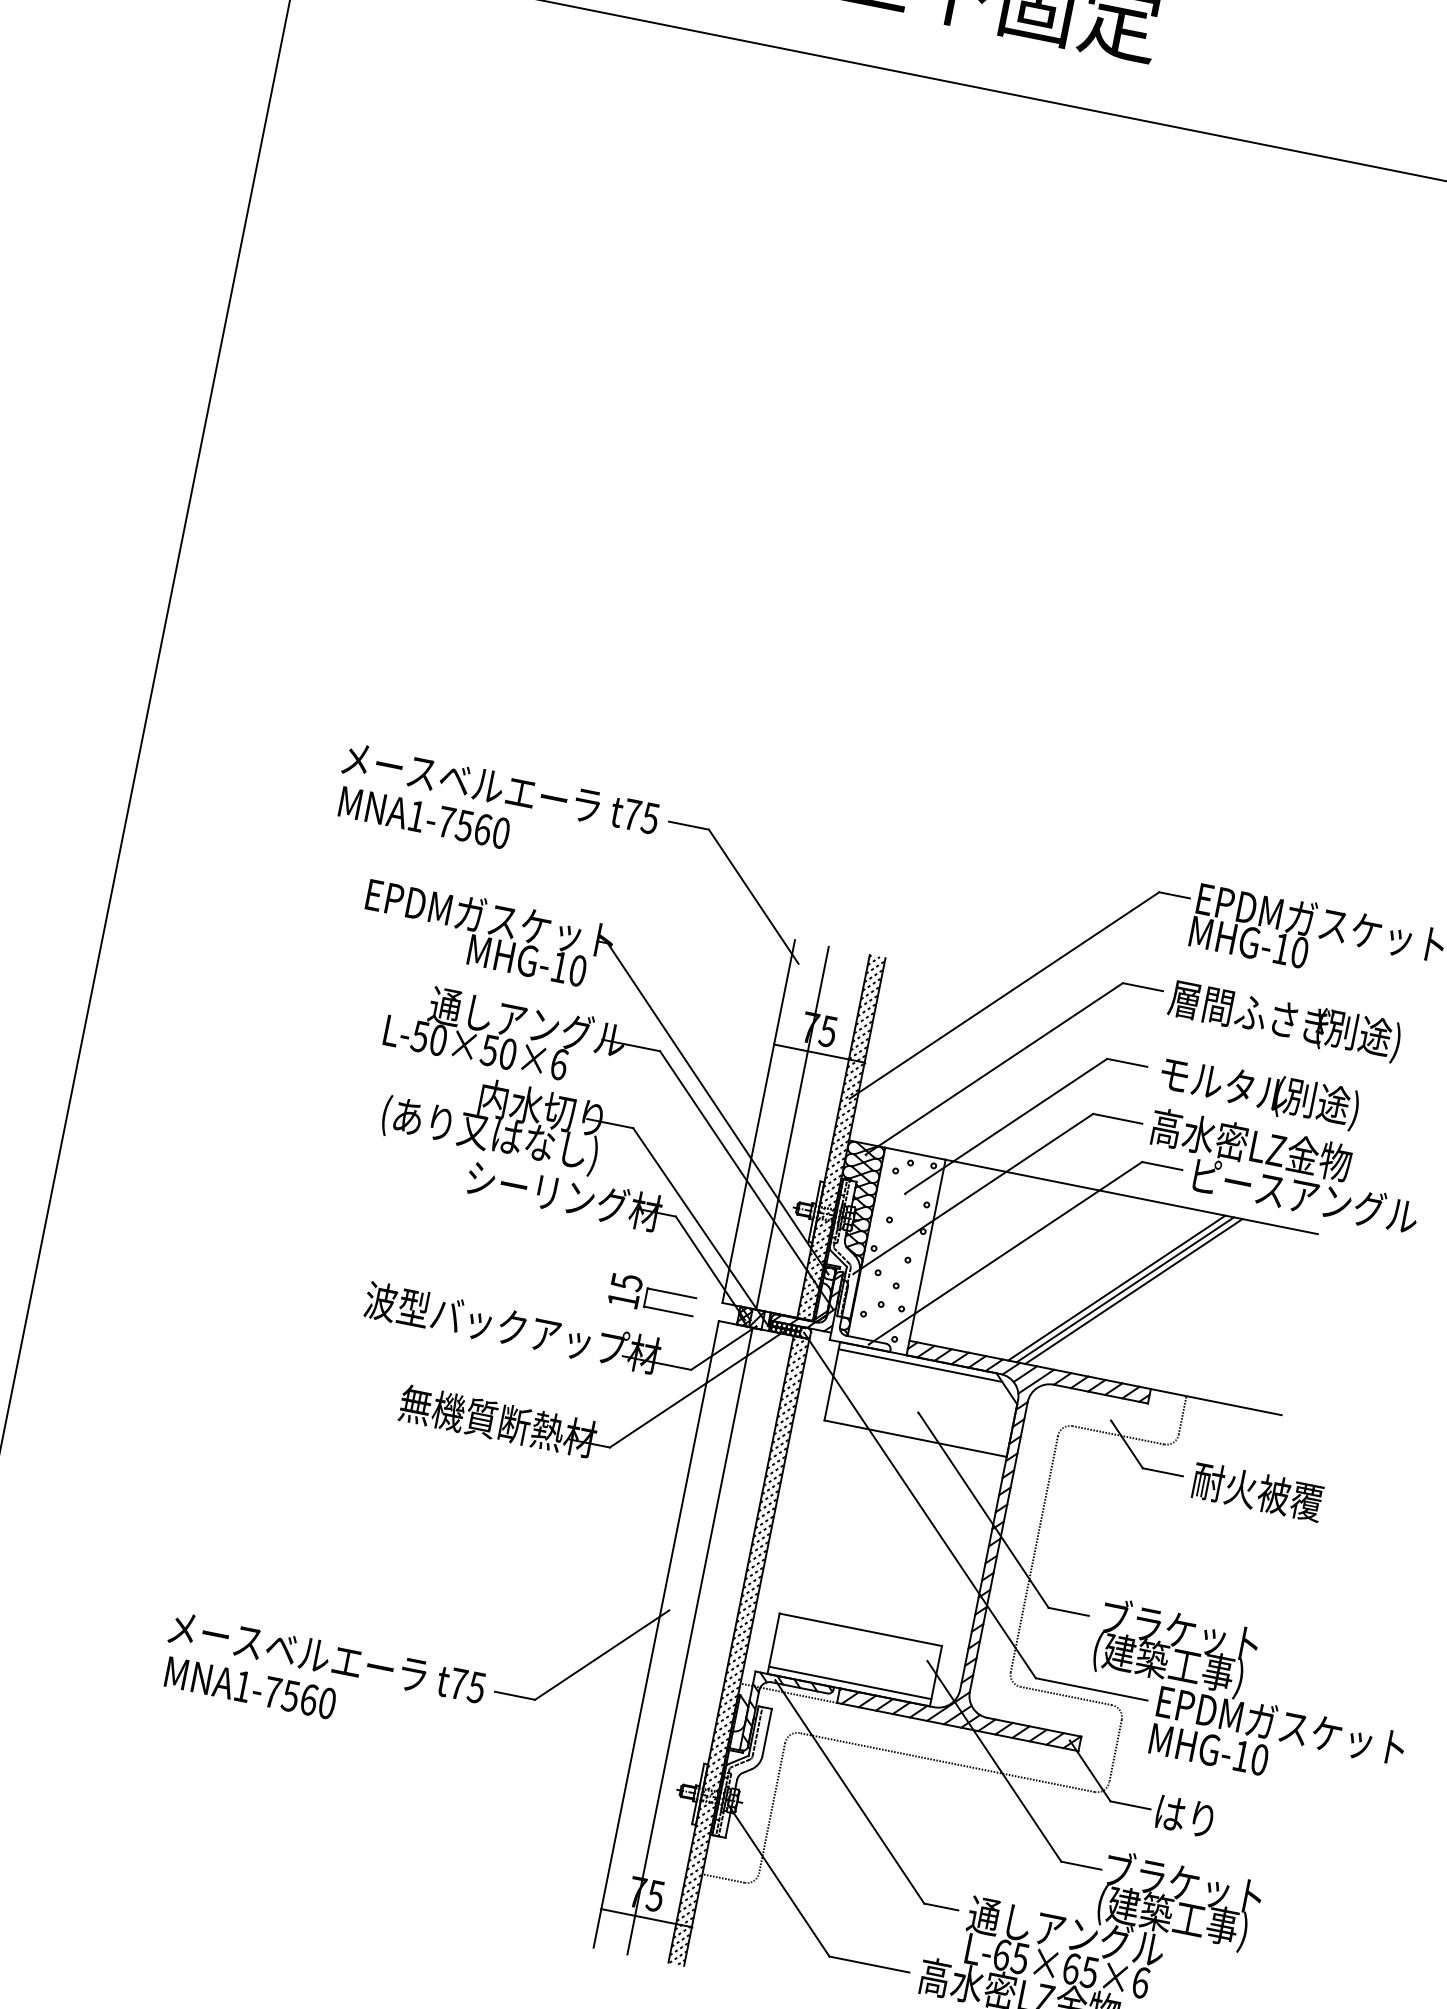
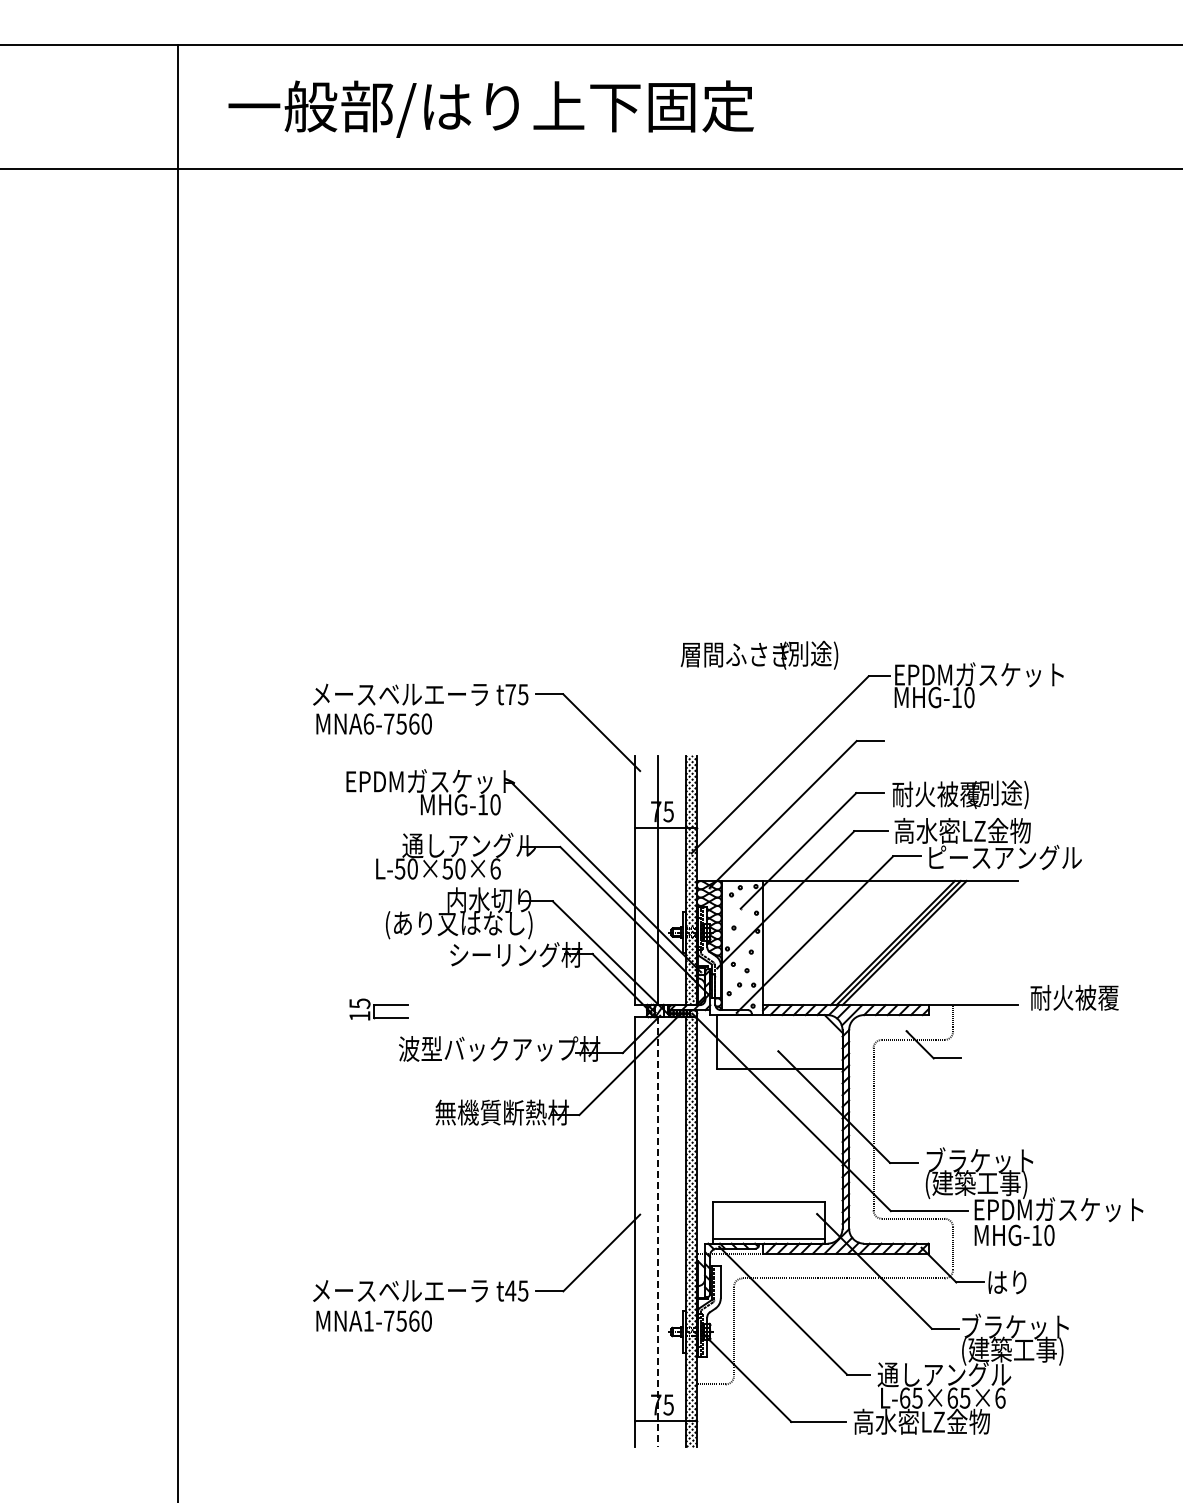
text: (416, 815) -> (368, 723), MNA1-7560 -> MNA6-7560
text: (1285, 1019) -> (759, 654), moved
text: (1223, 1084) -> (936, 794), モルタル -> 耐火被覆
part: (652, 1296) -> (378, 1009), moved
line: (920, 1366) -> (773, 1020), removed
text: (1257, 1491) -> (1074, 997), moved
line: (689, 1641) -> (657, 1232), solid -> dashed
text: (458, 1683) -> (510, 1290), t75 -> t45

